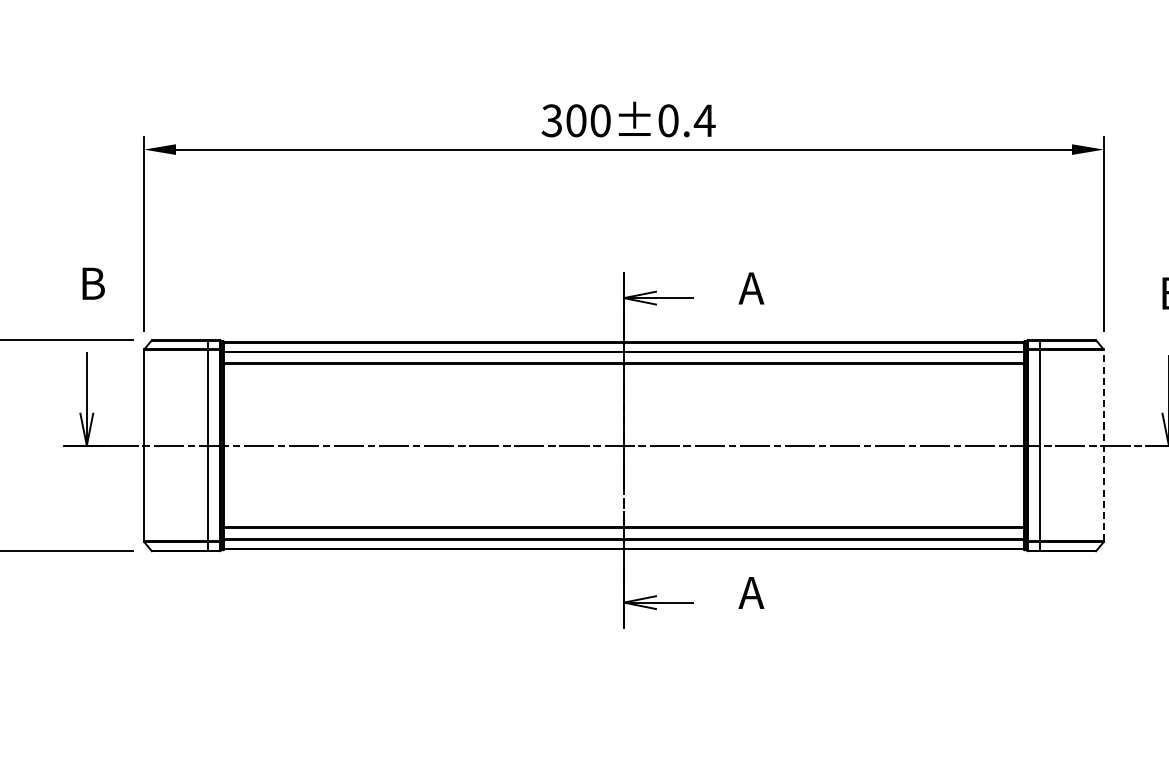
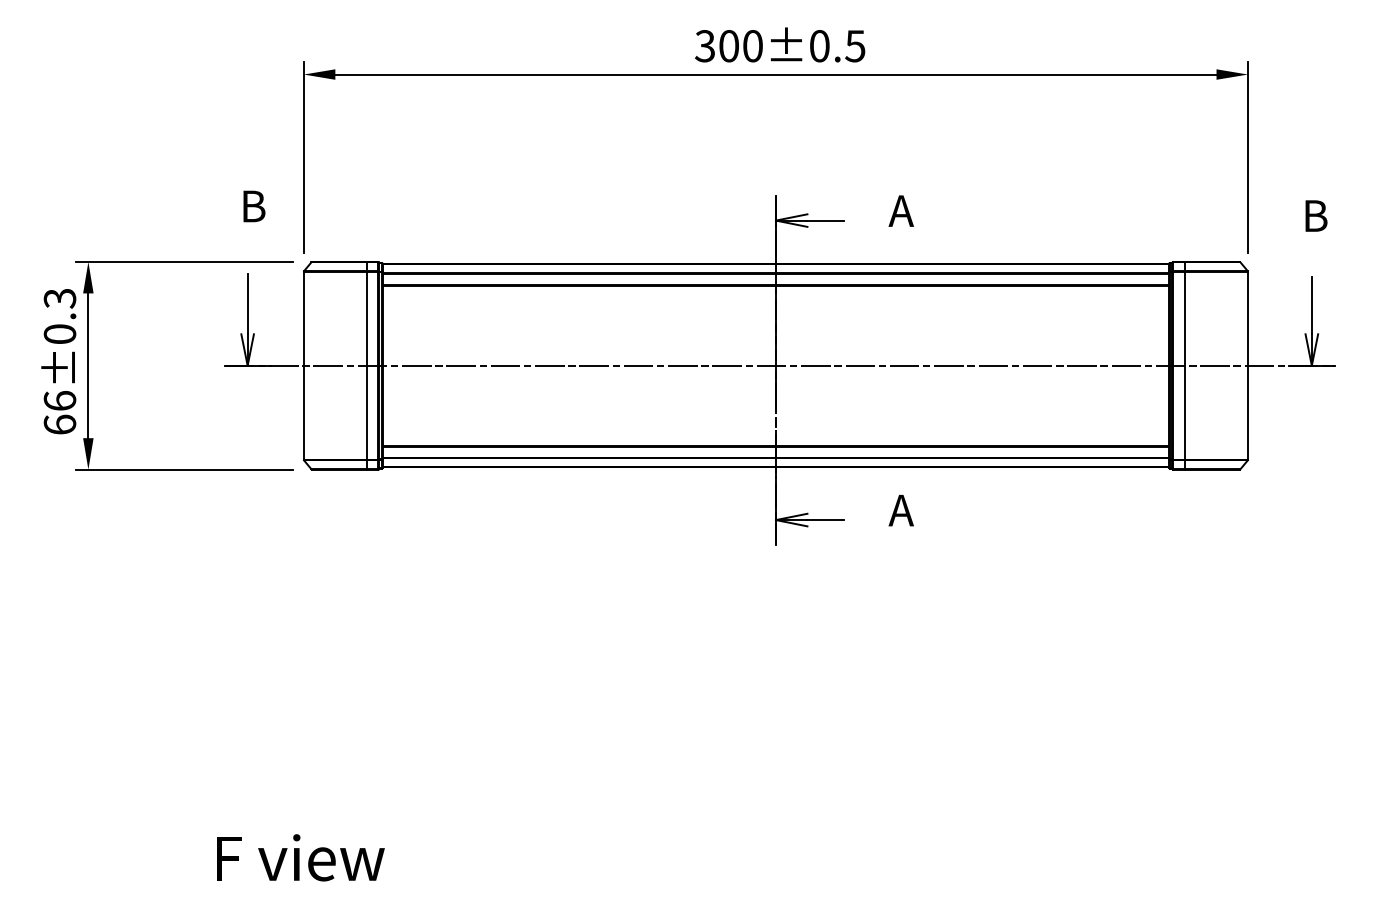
text: (704, 121) -> (855, 46), 300±0.4 -> 300±0.5
line: (1103, 445) -> (1247, 365), dashed -> solid

